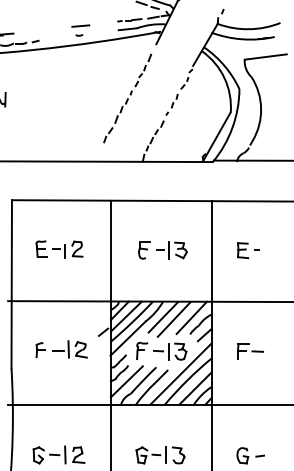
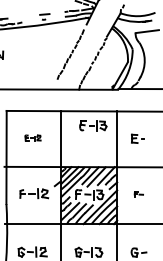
part: (58, 248) -> (32, 137), size x0.6
part: (163, 249) -> (93, 125), moved
part: (249, 351) -> (138, 194), size x0.6

